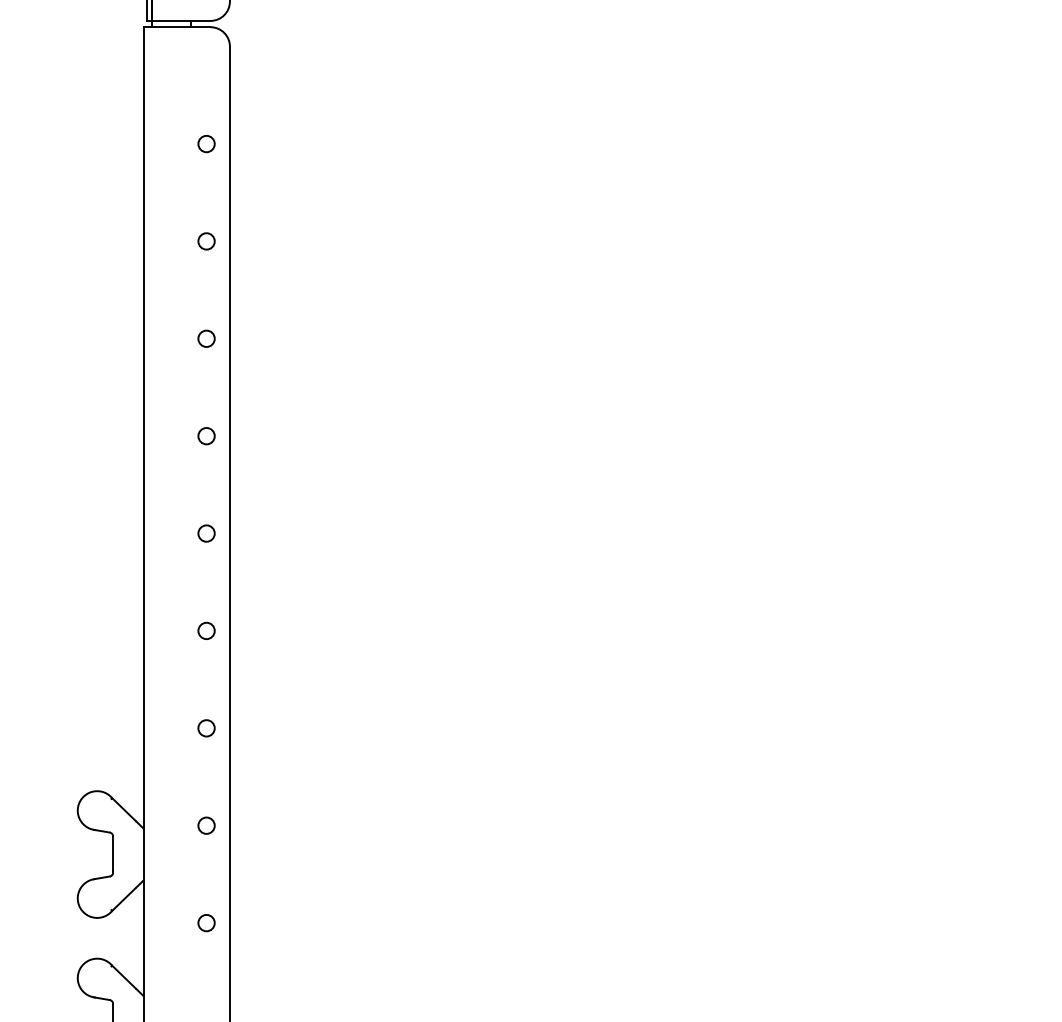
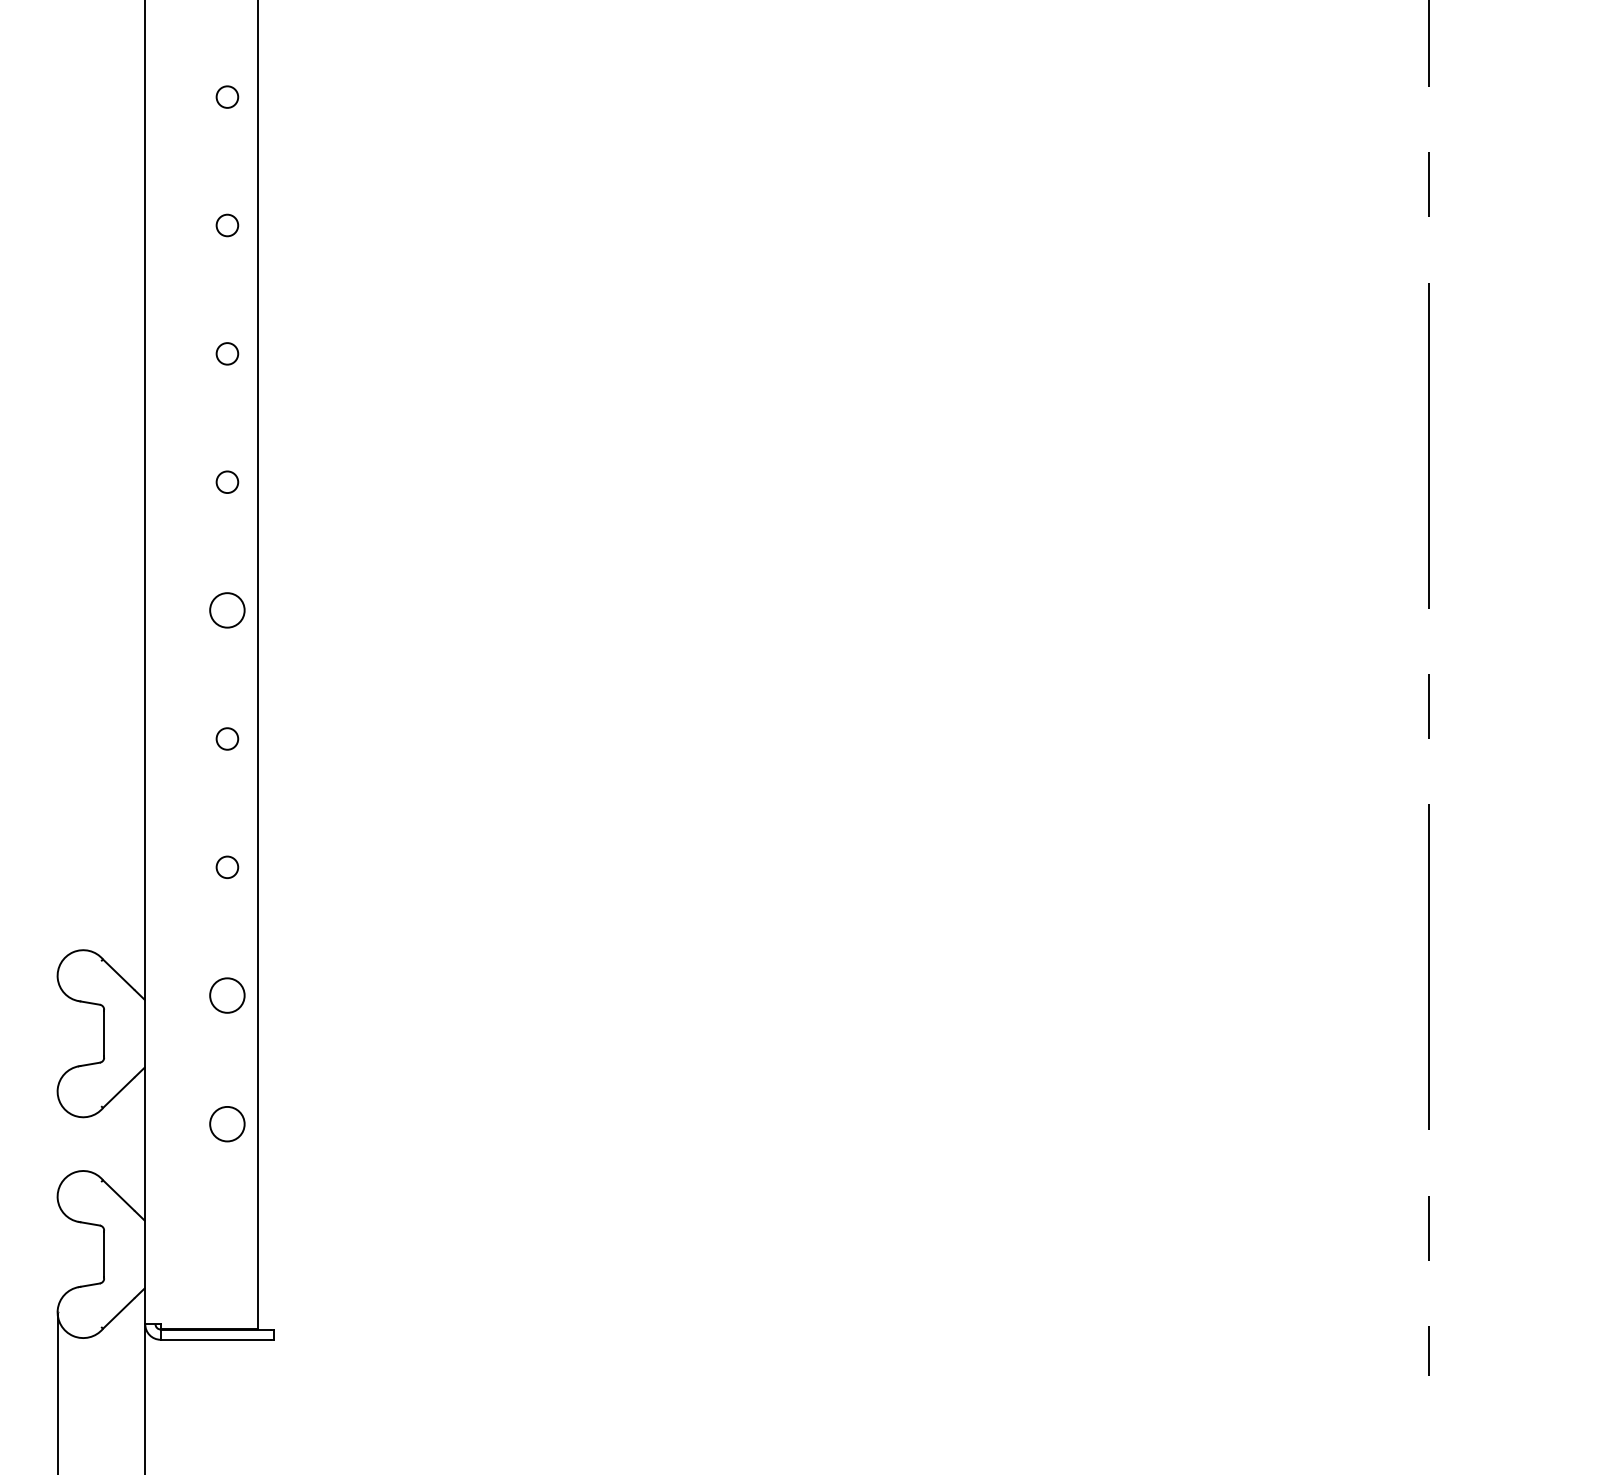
circle: (206, 533) -> (227, 610), size x1.6
circle: (206, 825) -> (227, 995), size x1.6
circle: (206, 922) -> (227, 1123), size x1.6

